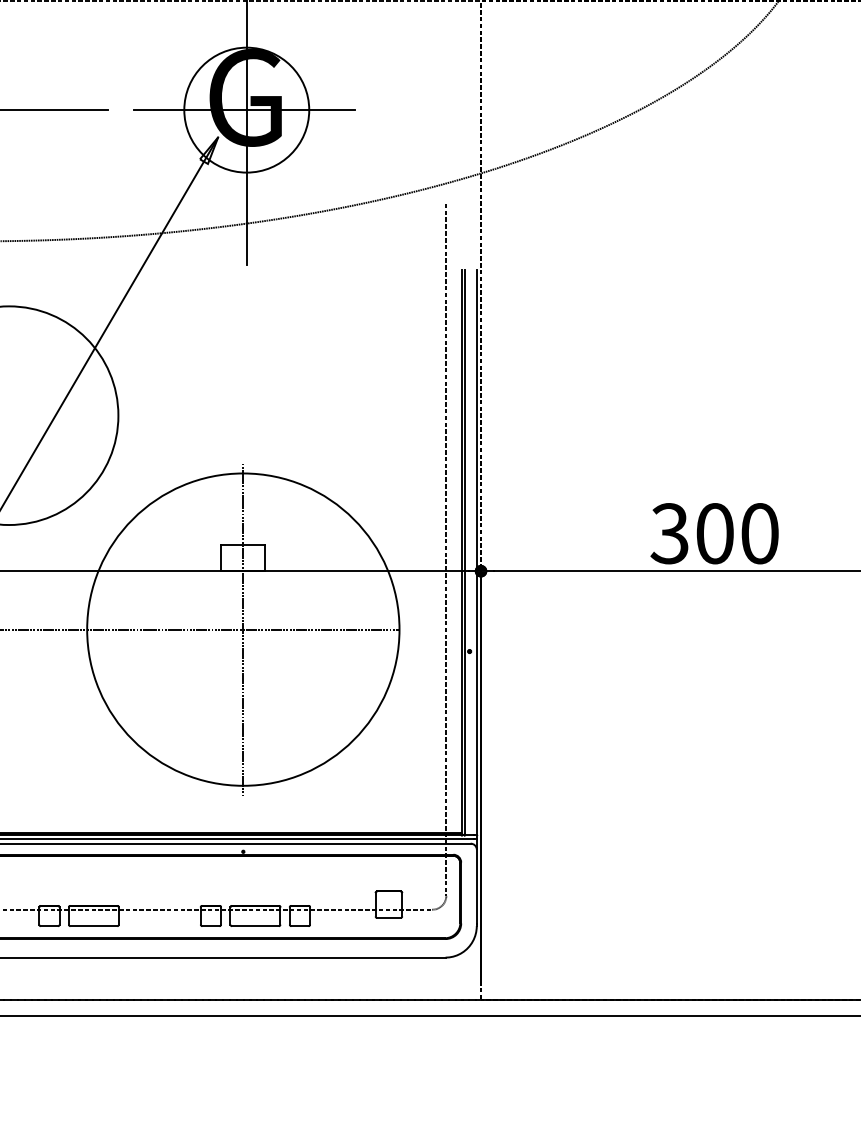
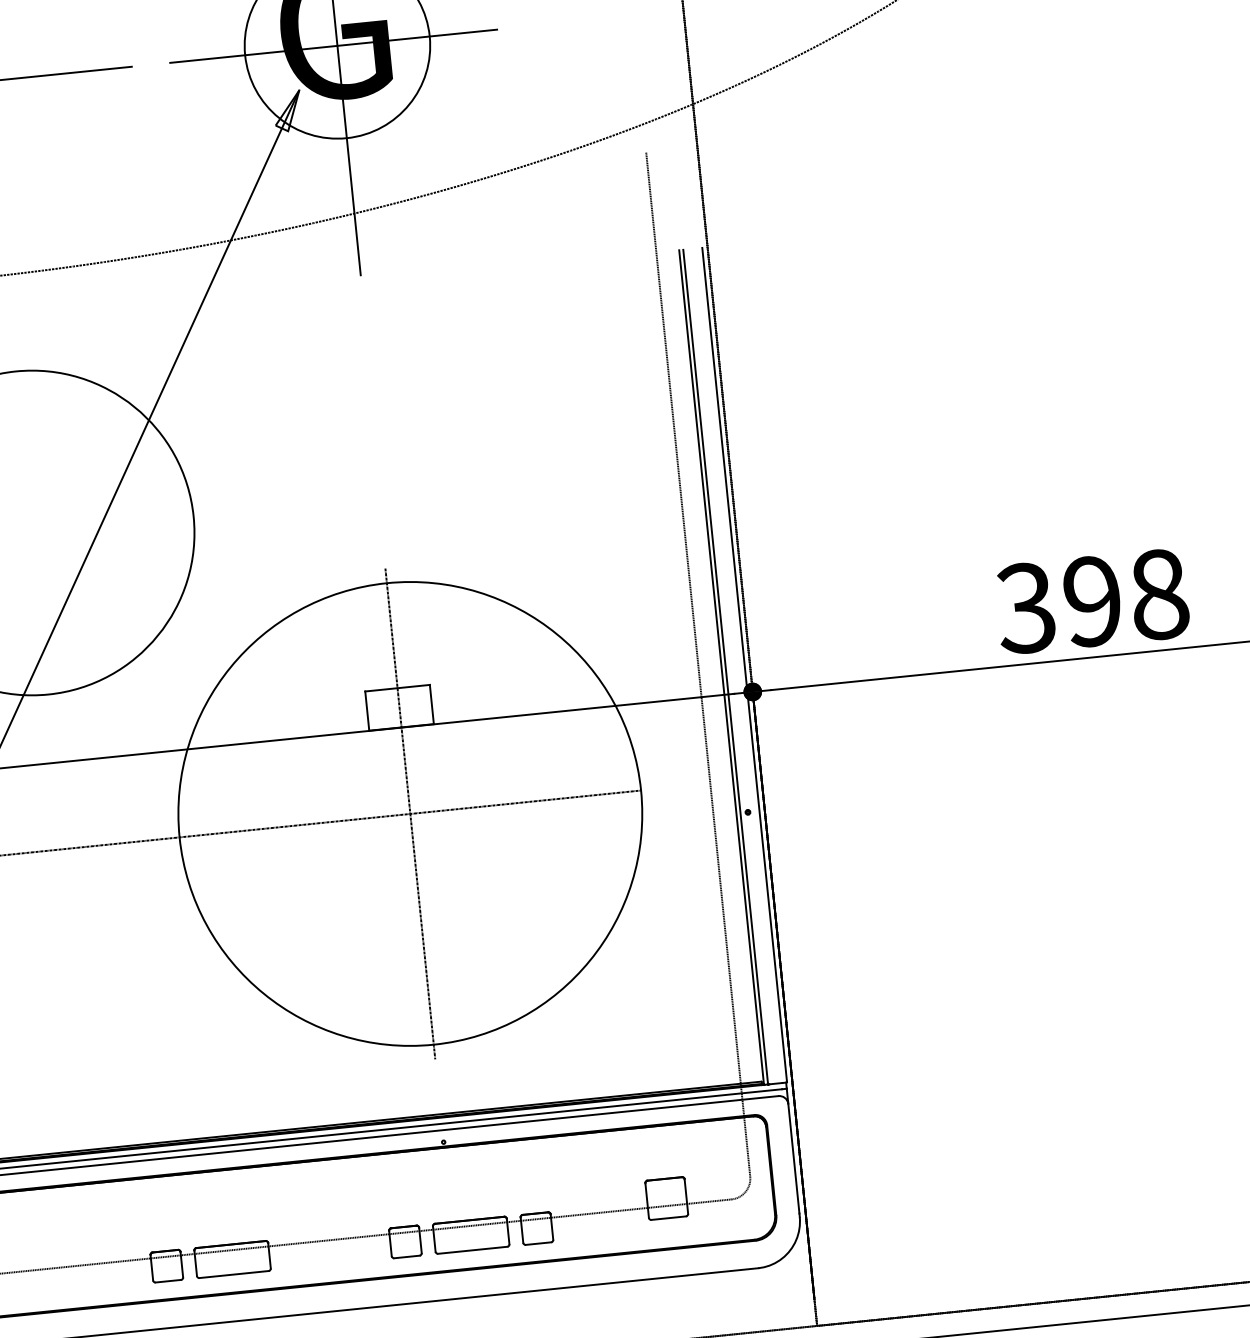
text: (737, 533) -> (1126, 597), 300 -> 398

